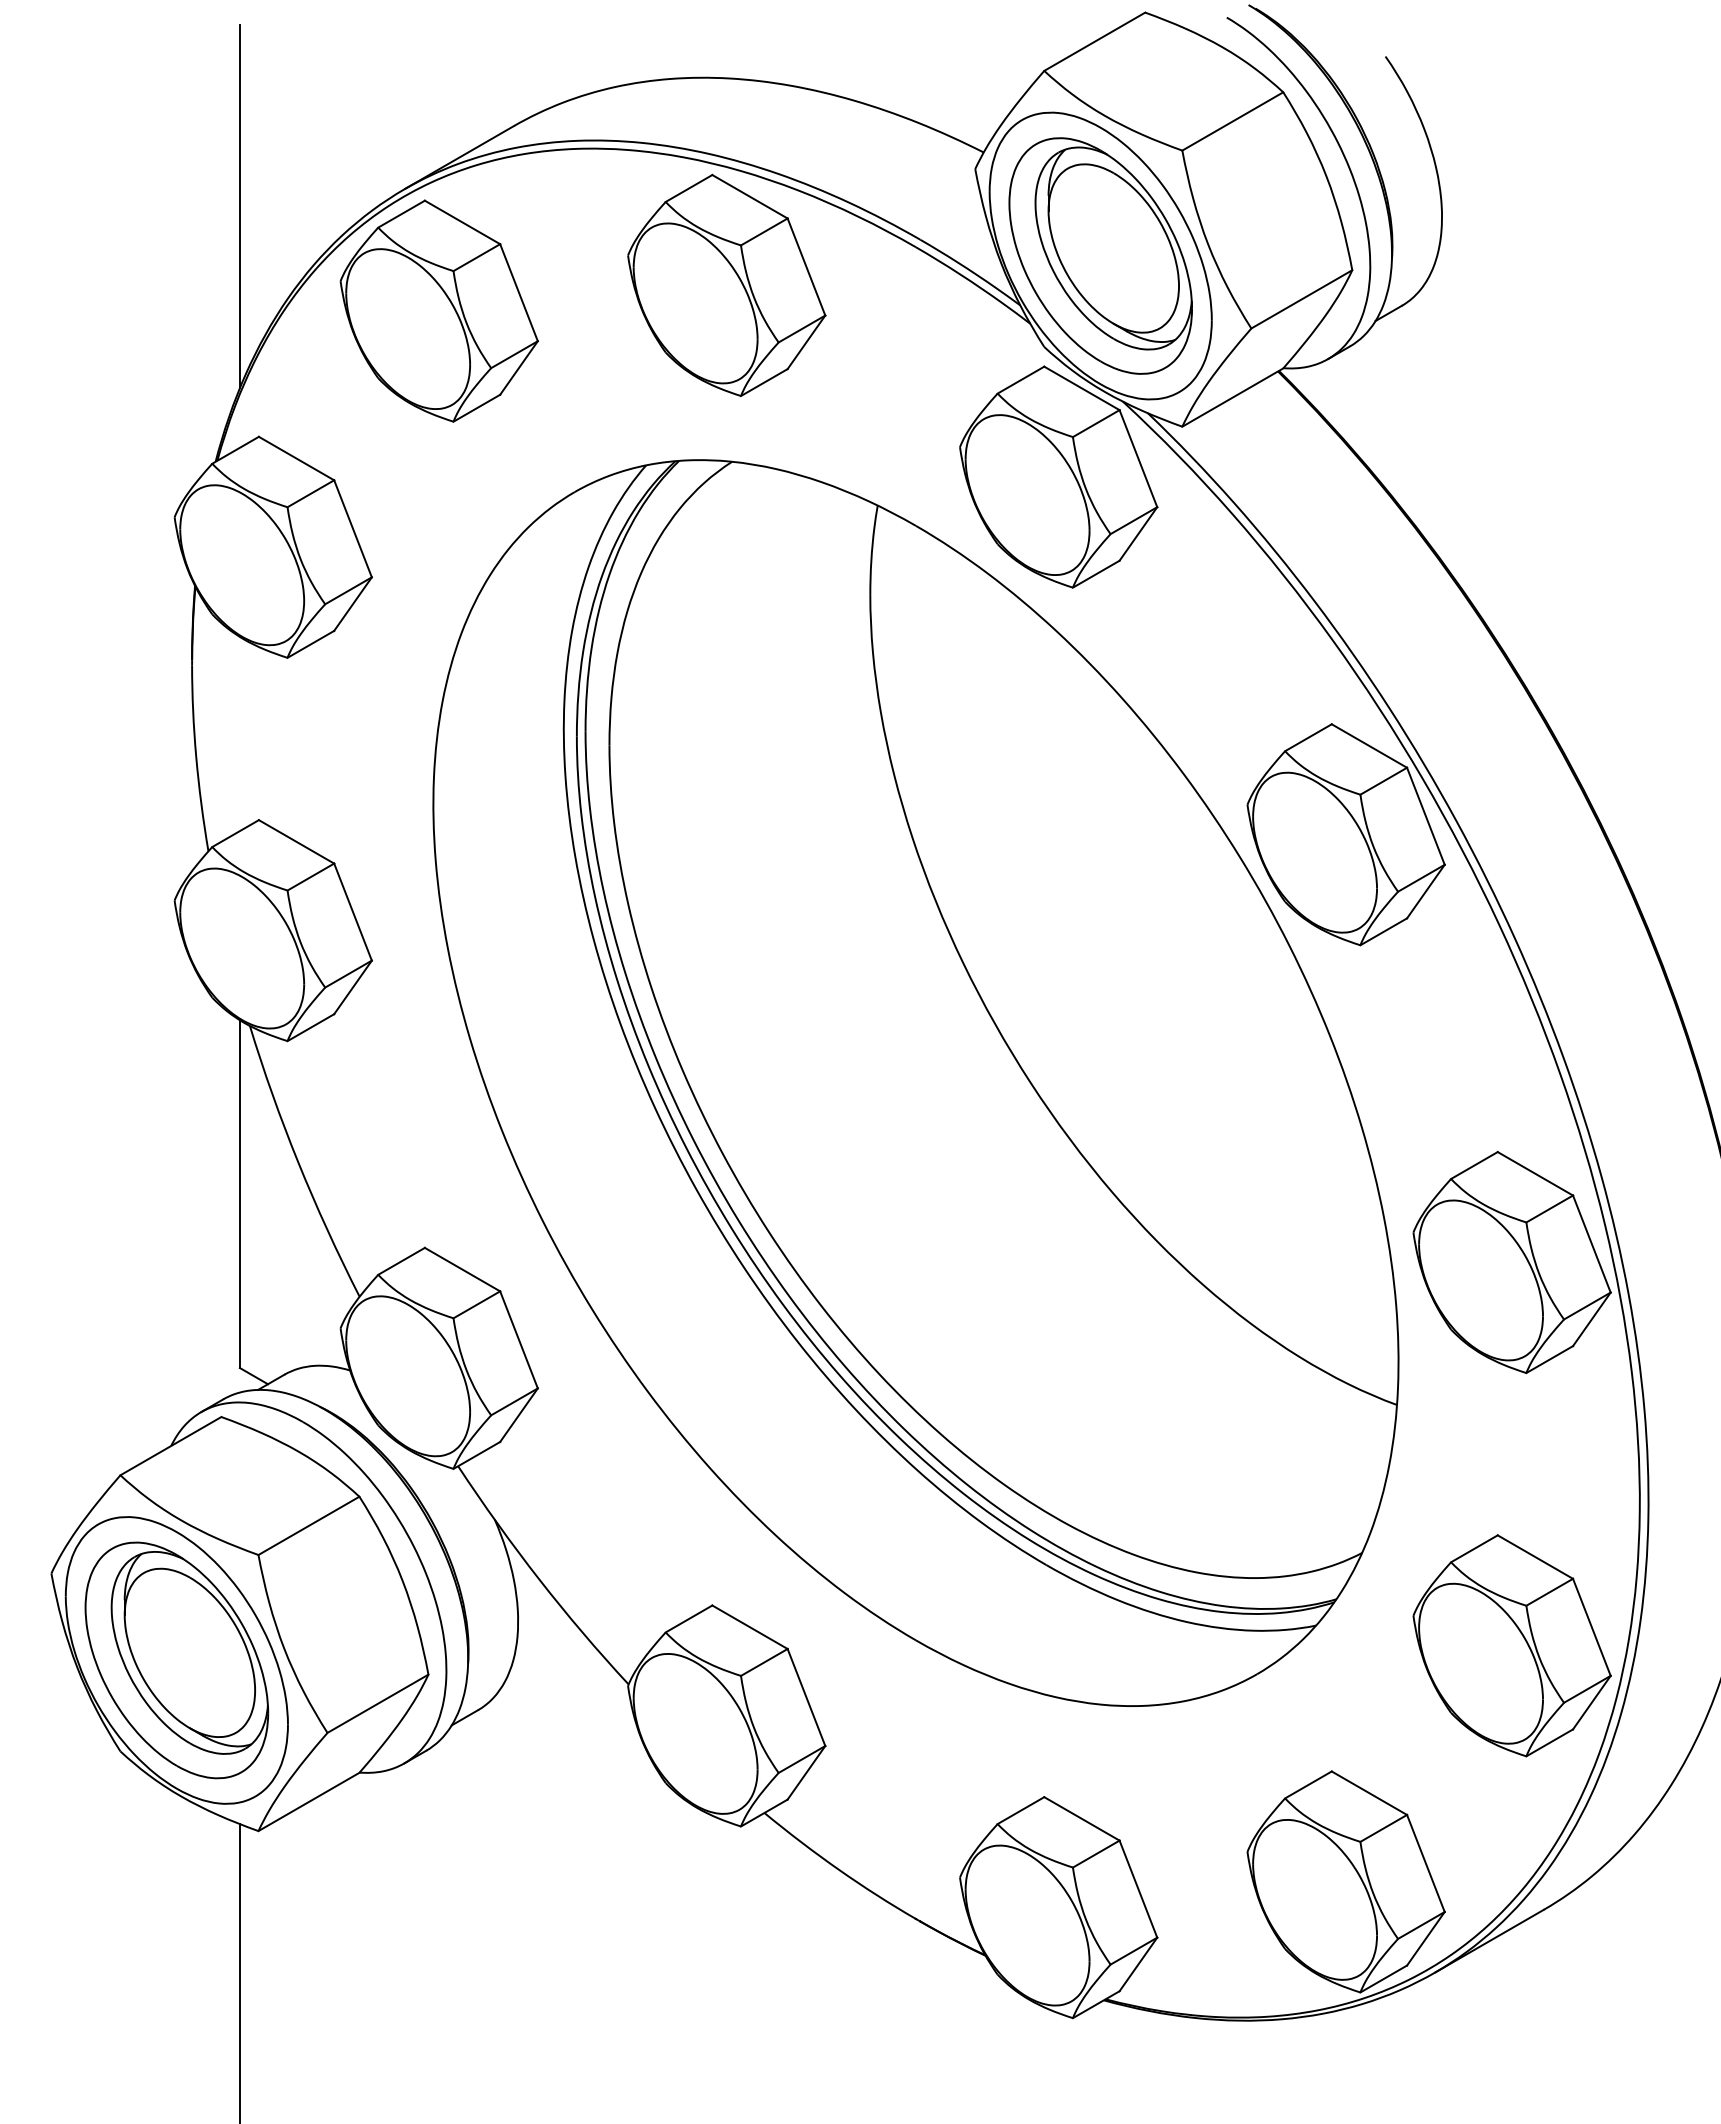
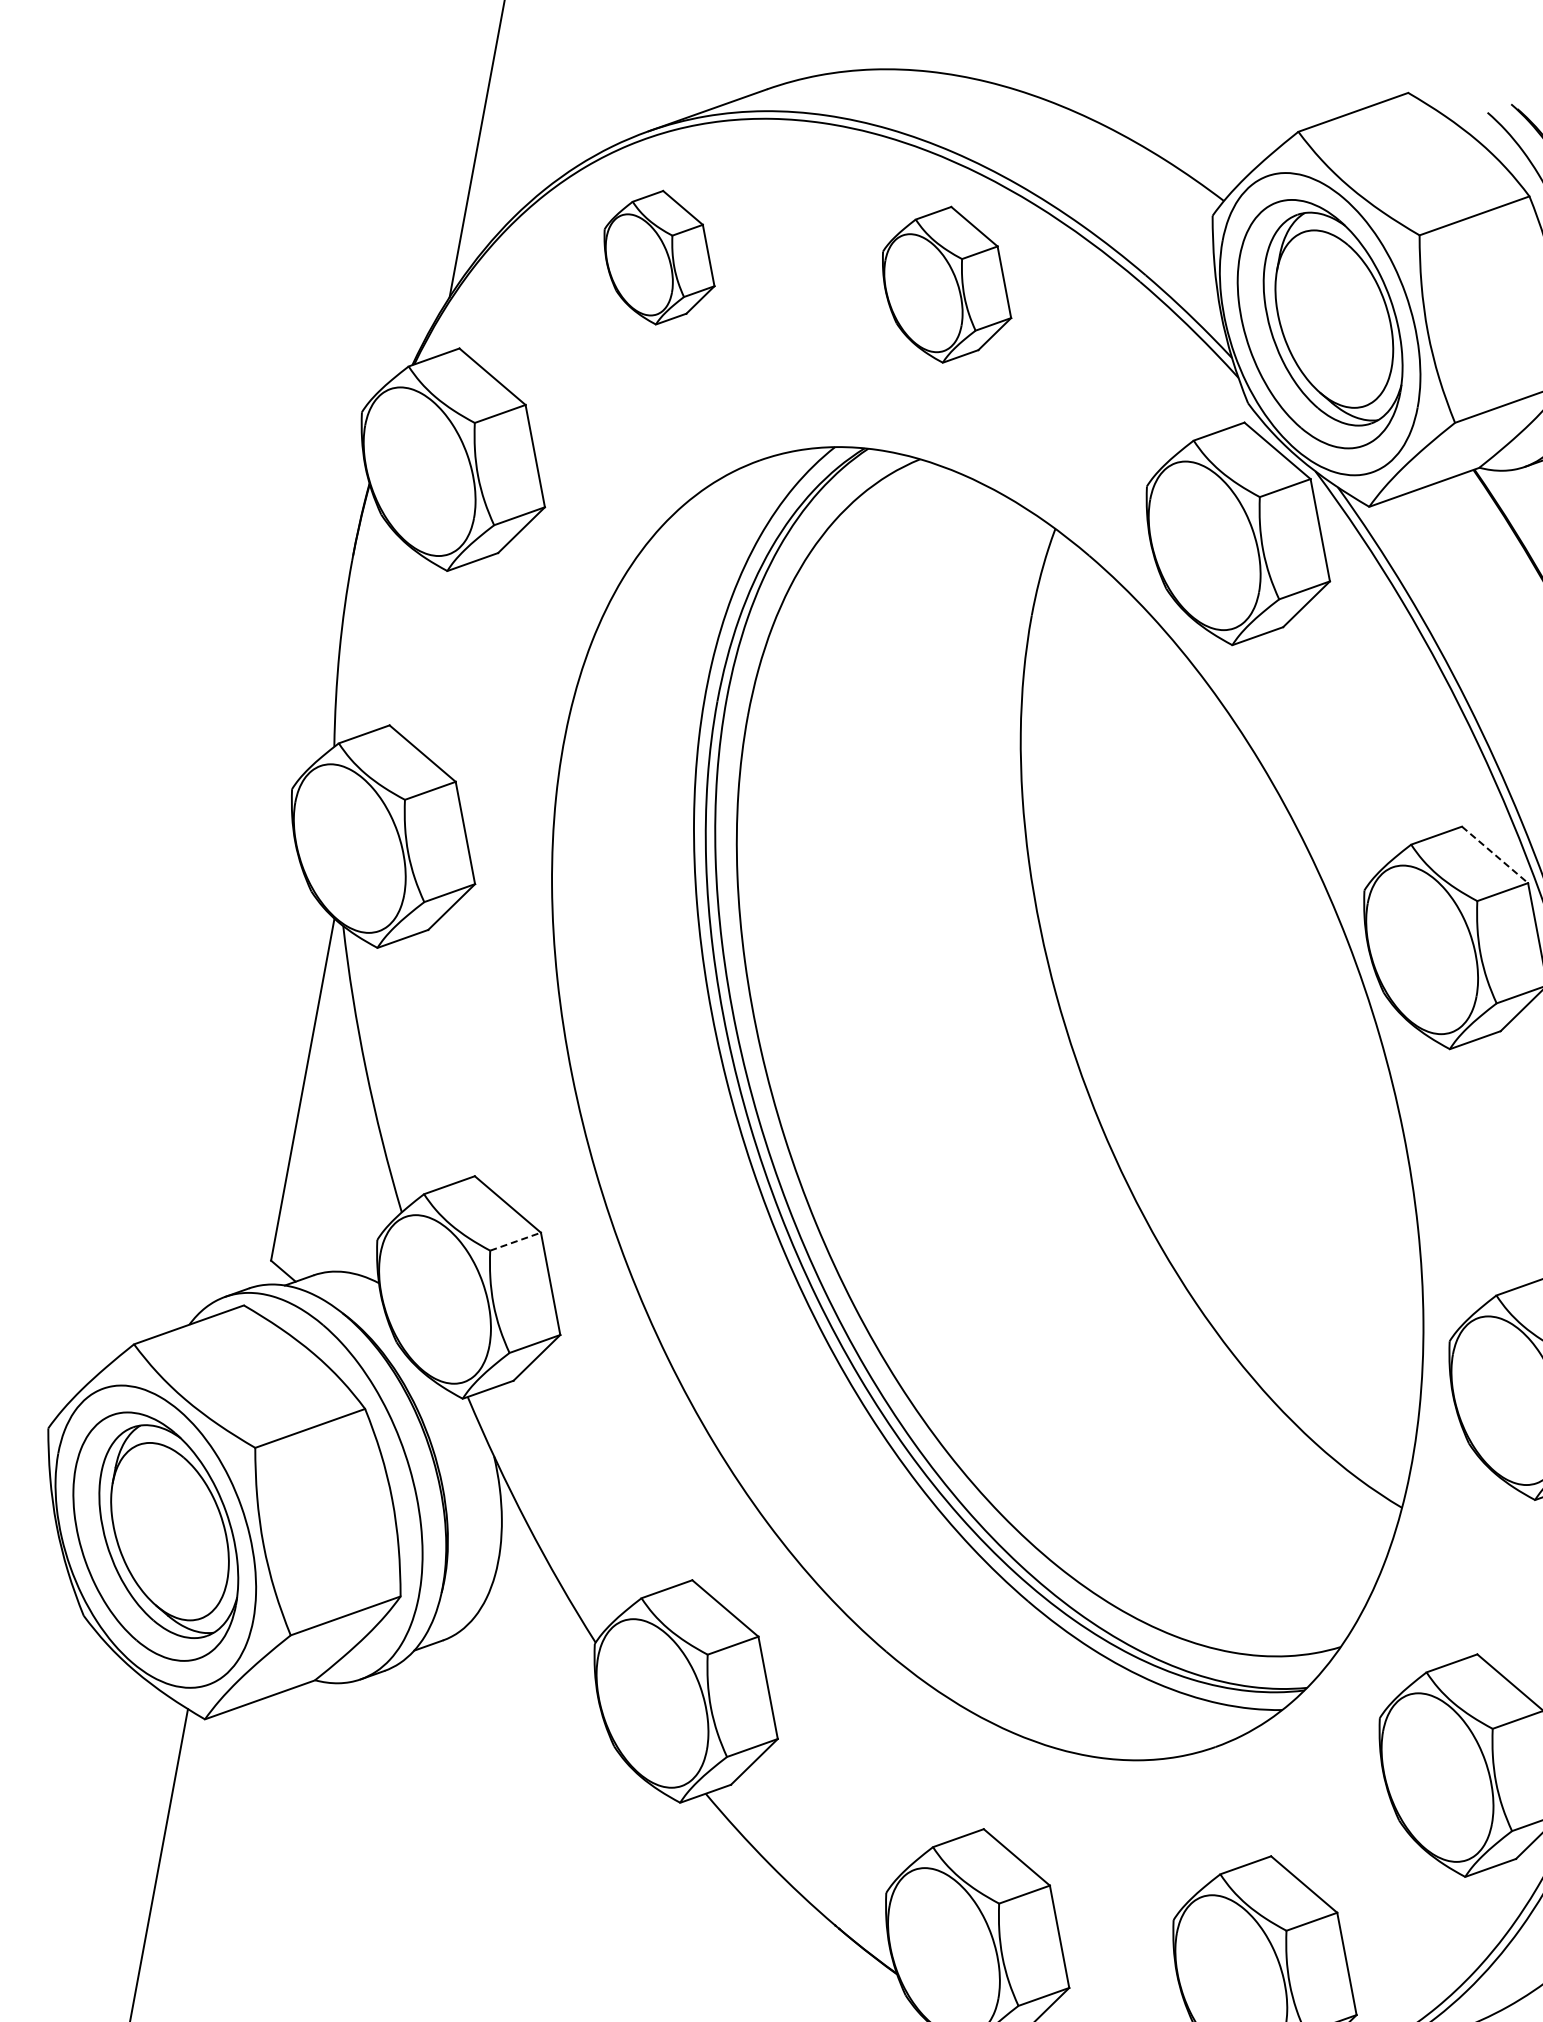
part: (726, 284) -> (946, 283), size x0.7
part: (438, 310) -> (659, 257), size x0.6
line: (1369, 746) -> (1495, 855), solid -> dashed
line: (476, 1304) -> (515, 1241), solid -> dashed

